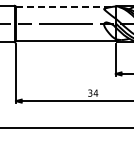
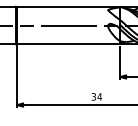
line: (65, 6) -> (68, 7), dashed -> solid

